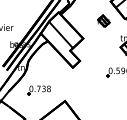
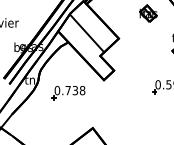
part: (38, 90) -> (67, 92), moved

